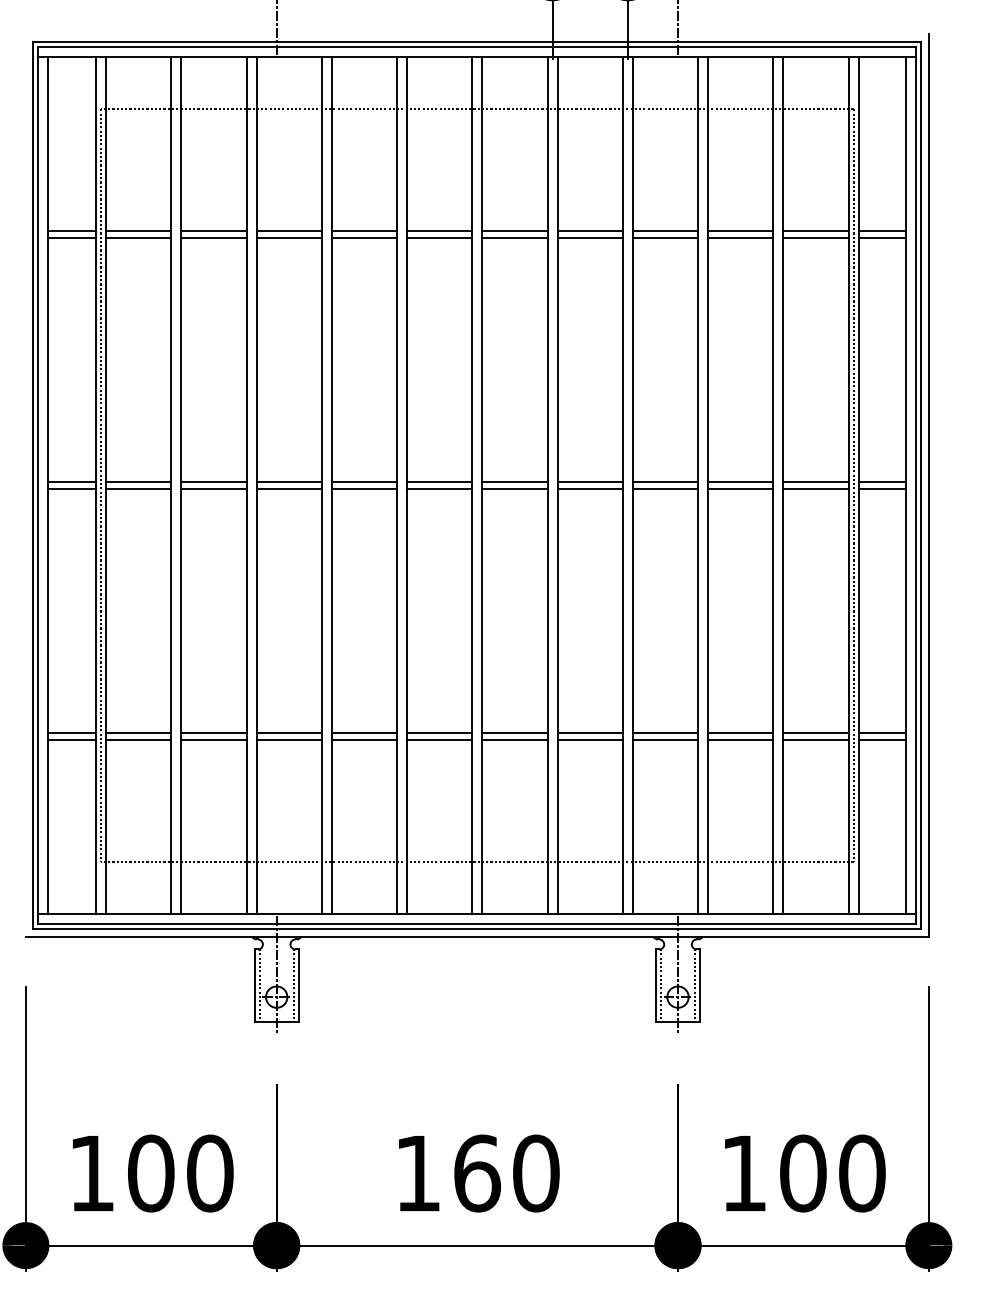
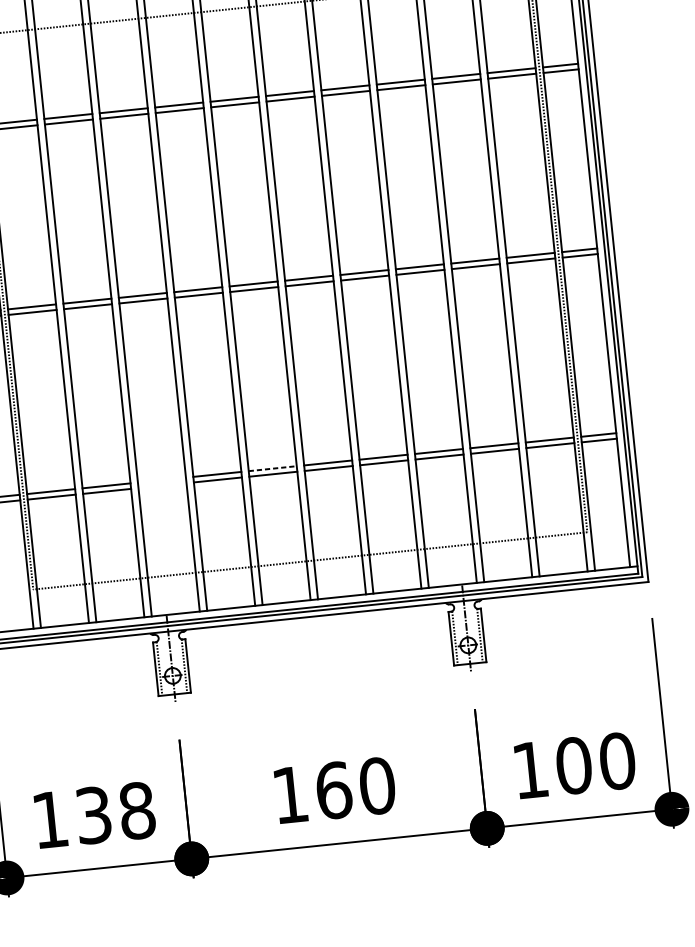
line: (288, 732) -> (161, 480), removed
line: (439, 732) -> (272, 468), solid -> dashed
line: (288, 740) -> (161, 486), removed
text: (180, 1173) -> (115, 813), 100 -> 138

